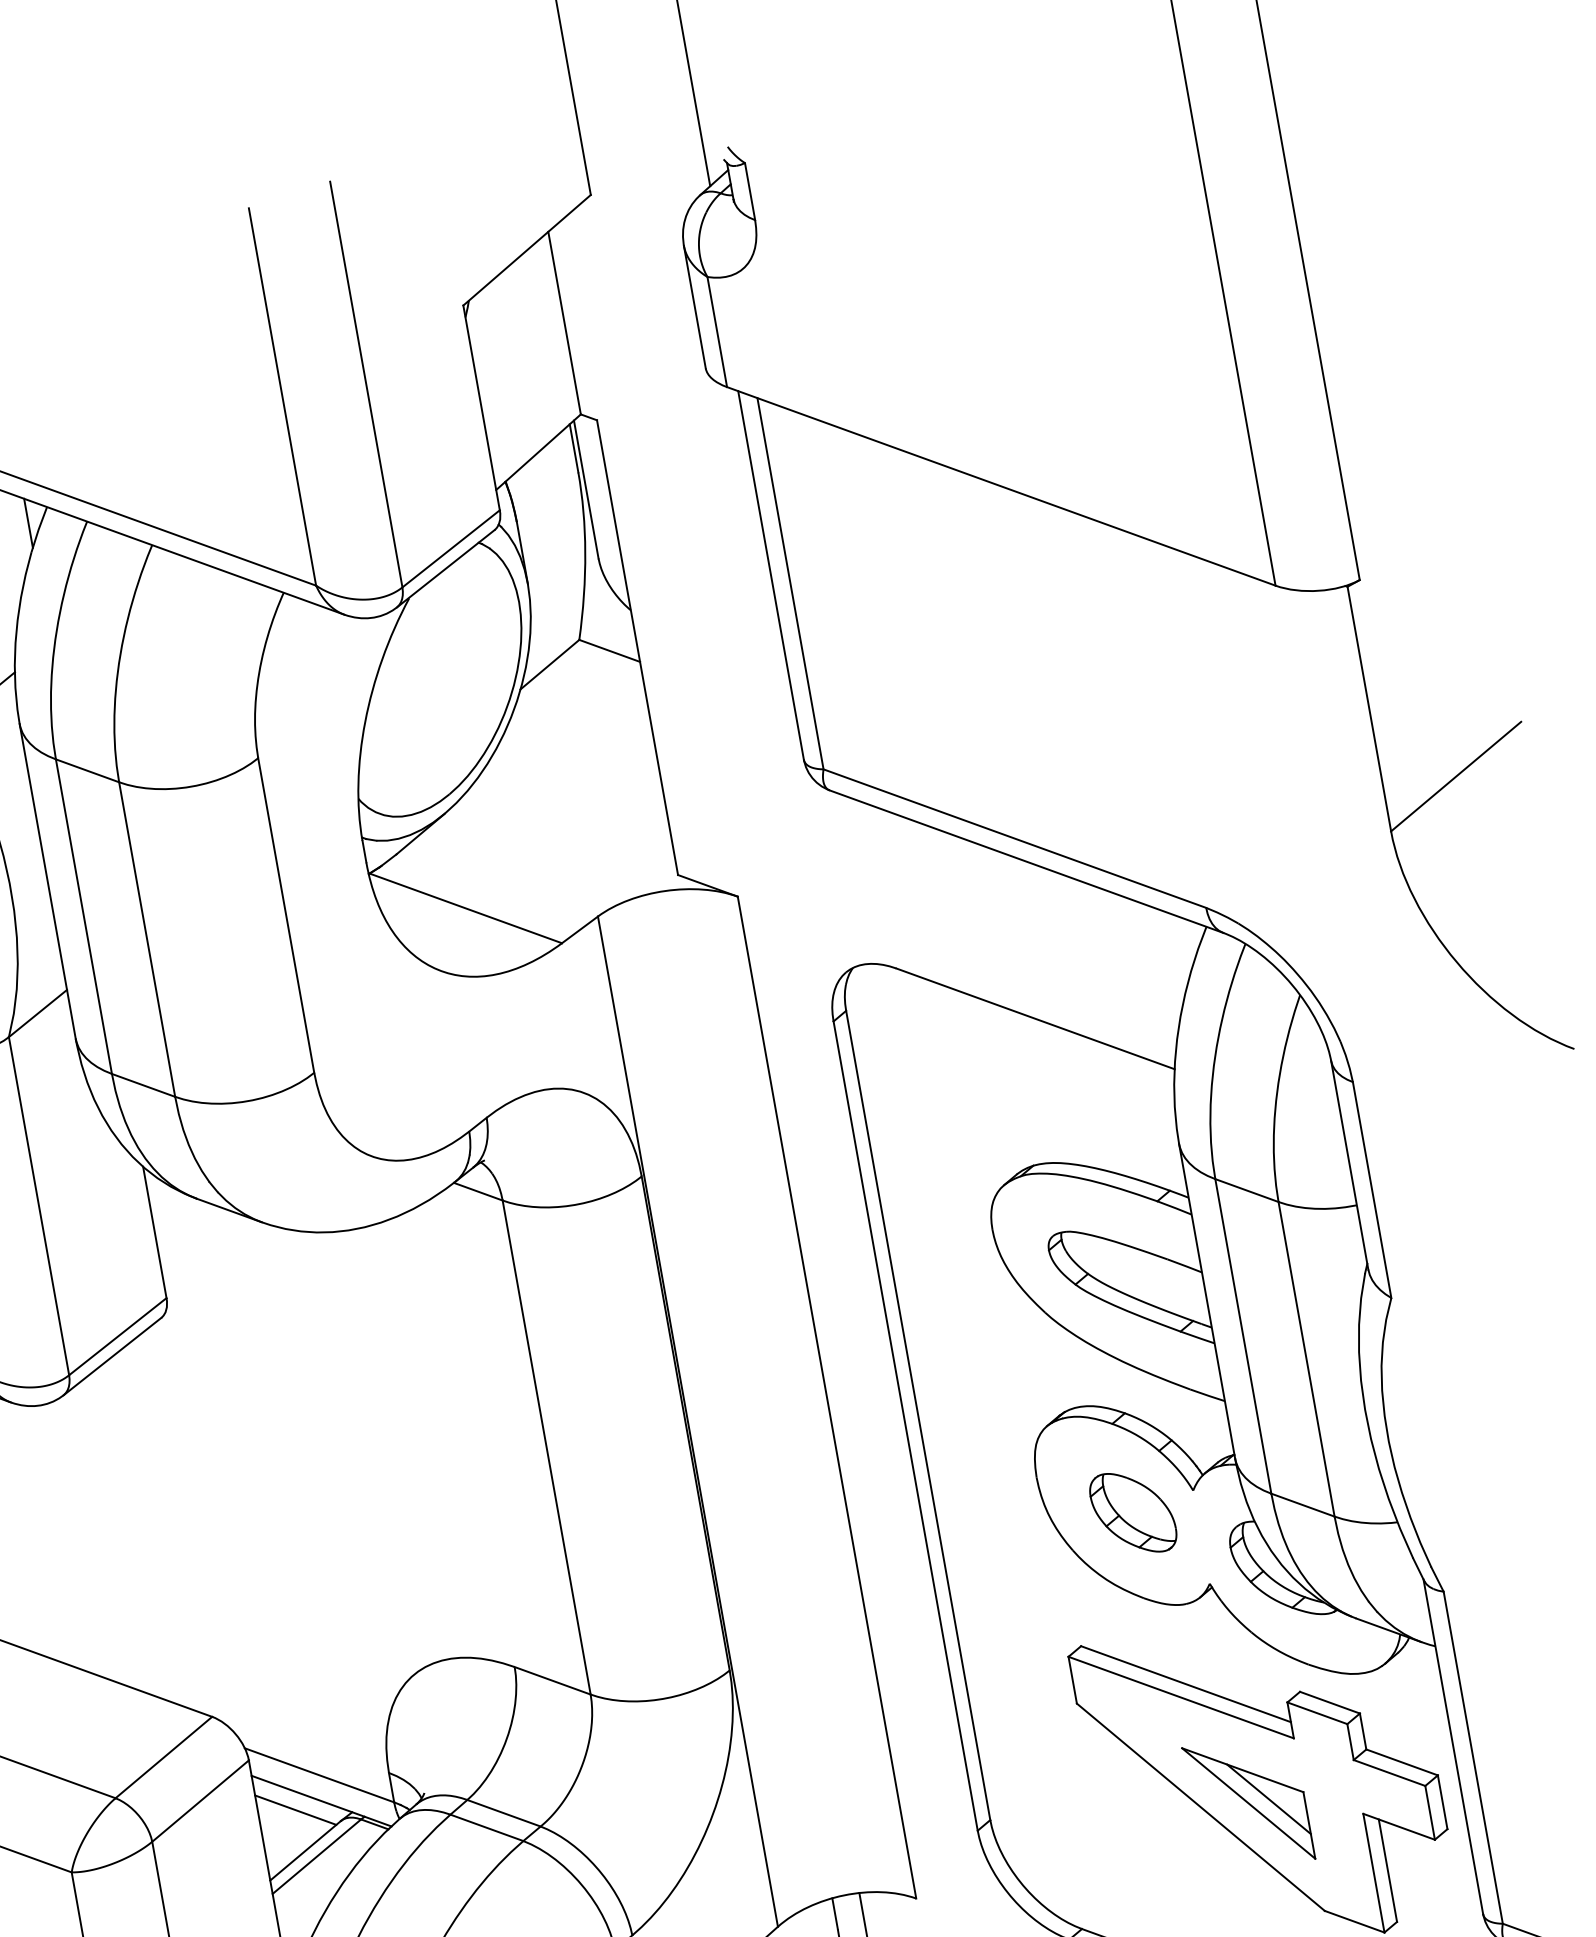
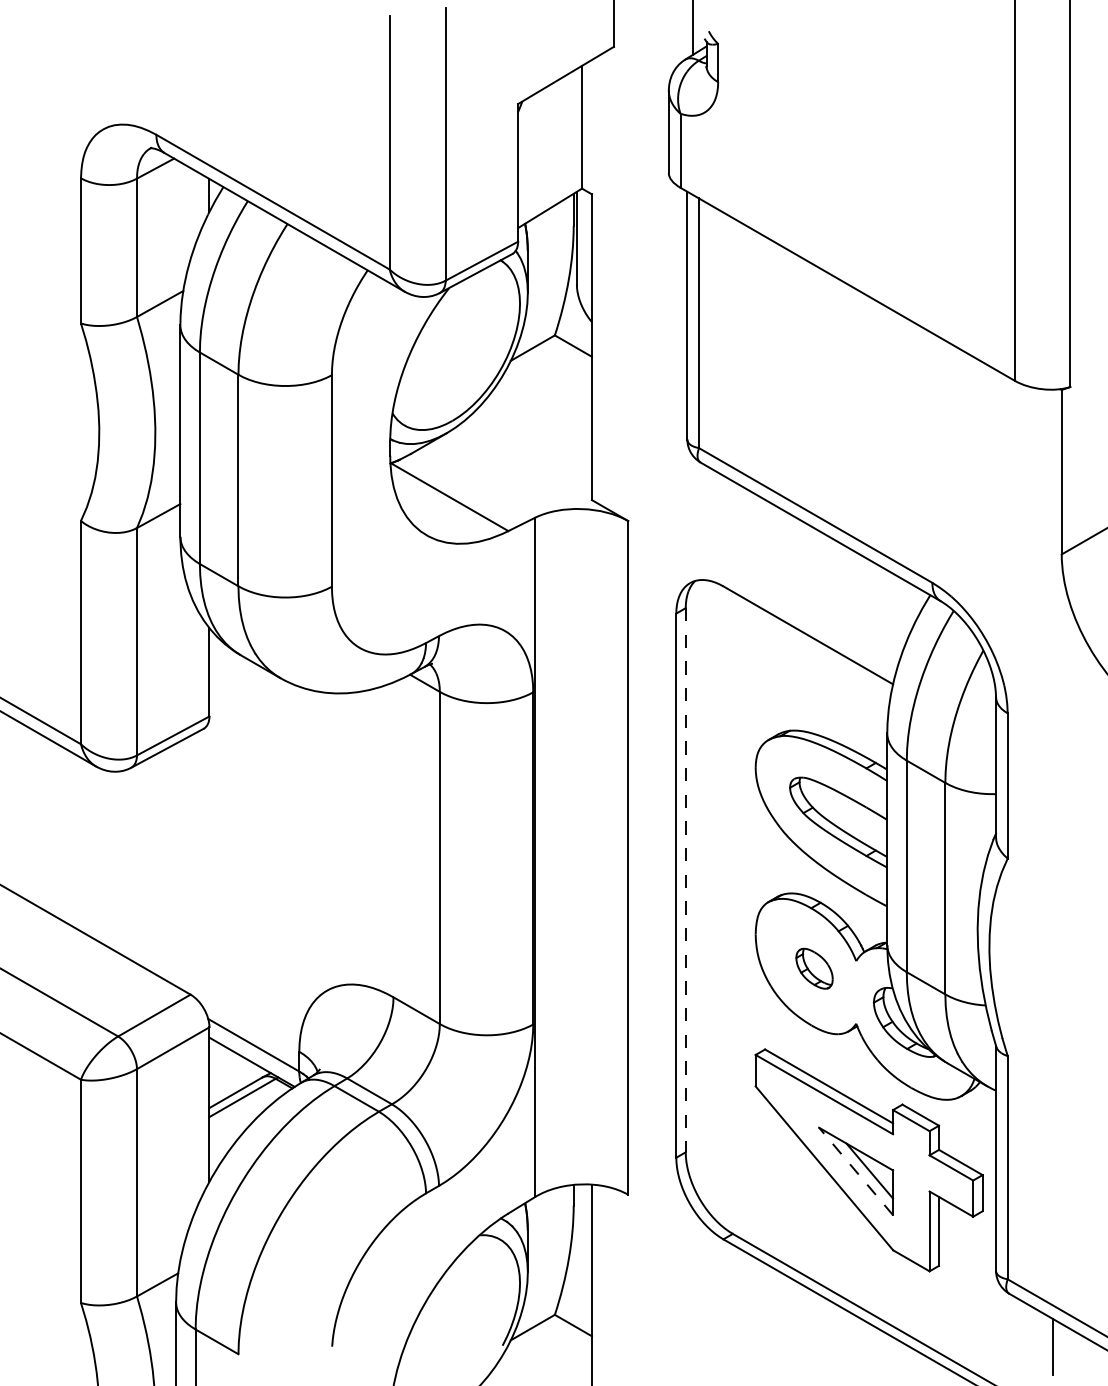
line: (917, 1415) -> (685, 880), solid -> dashed
part: (1133, 1512) -> (814, 968), size x0.7
line: (1247, 1803) -> (855, 1171), solid -> dashed
line: (294, 1809) -> (233, 1064), removed

